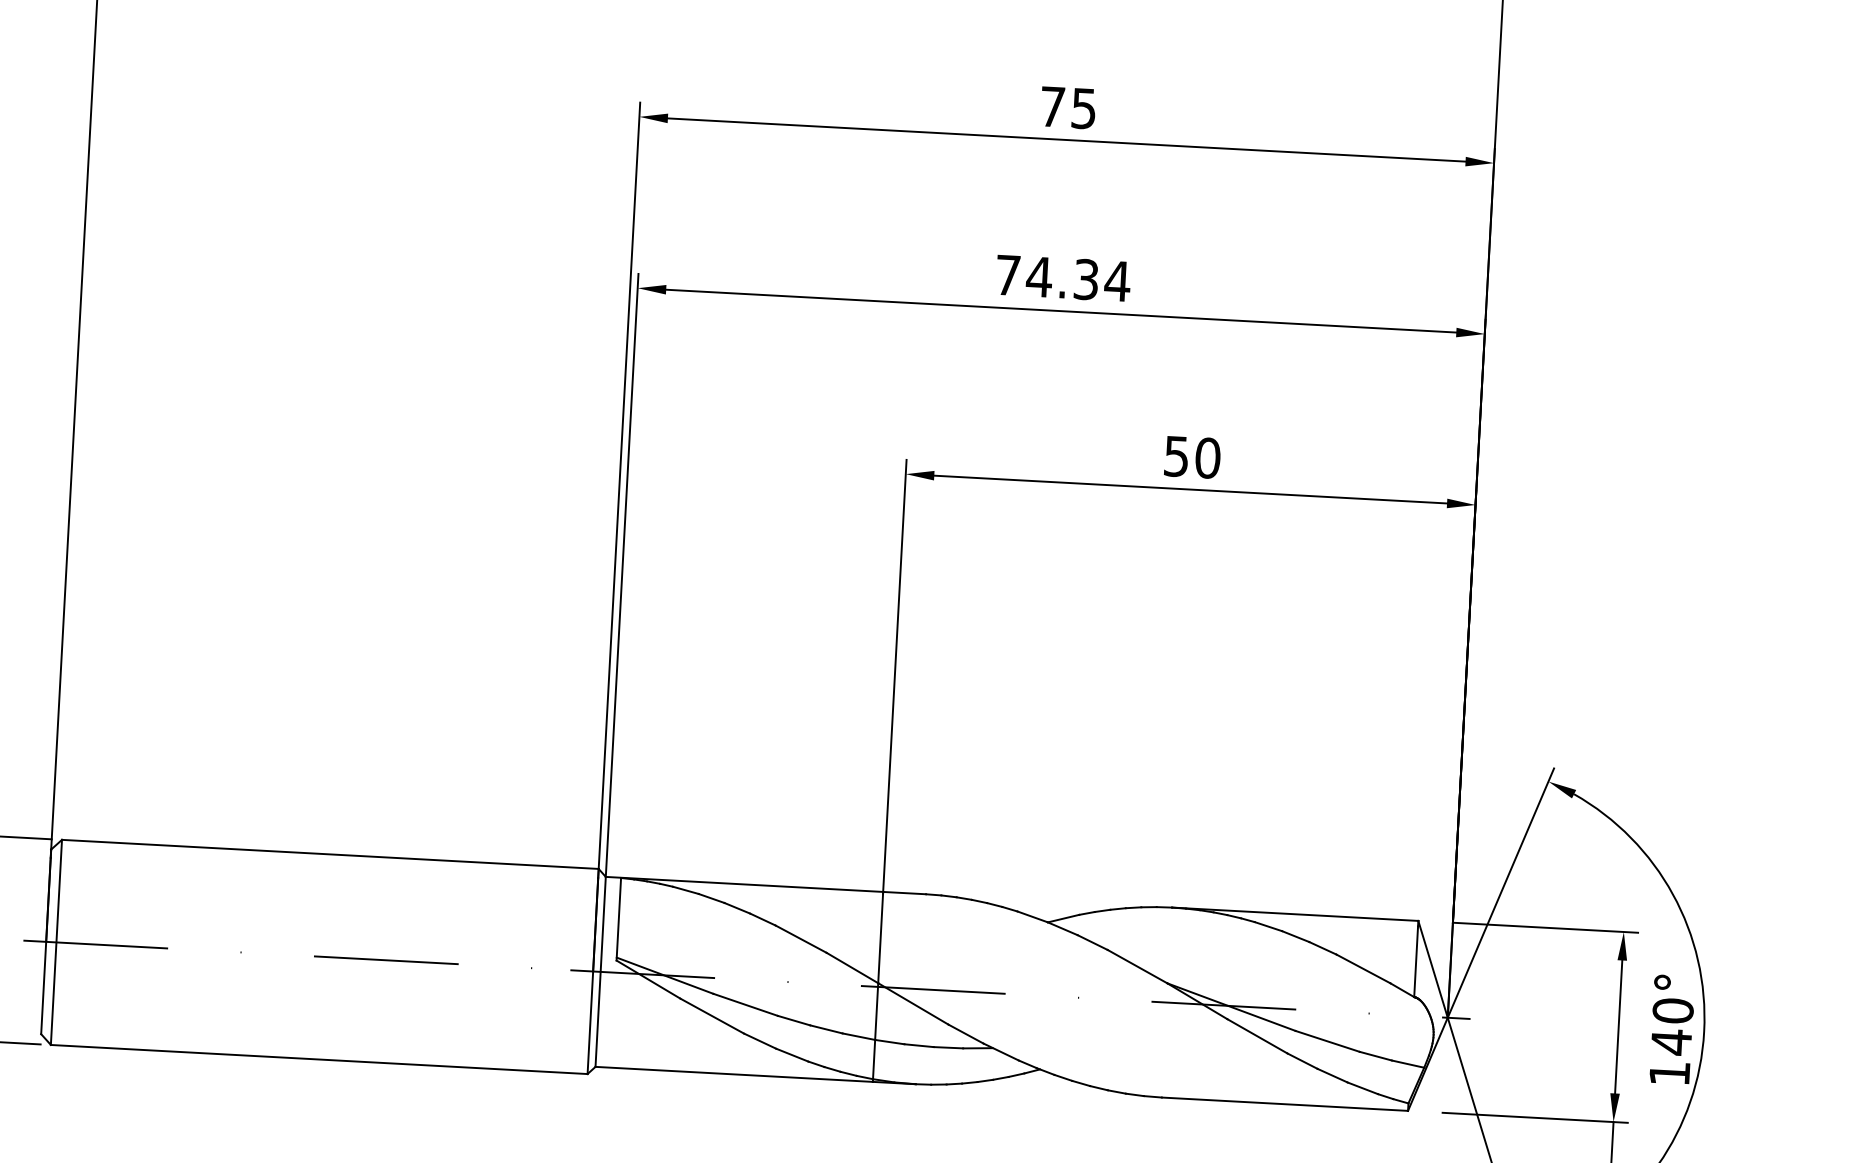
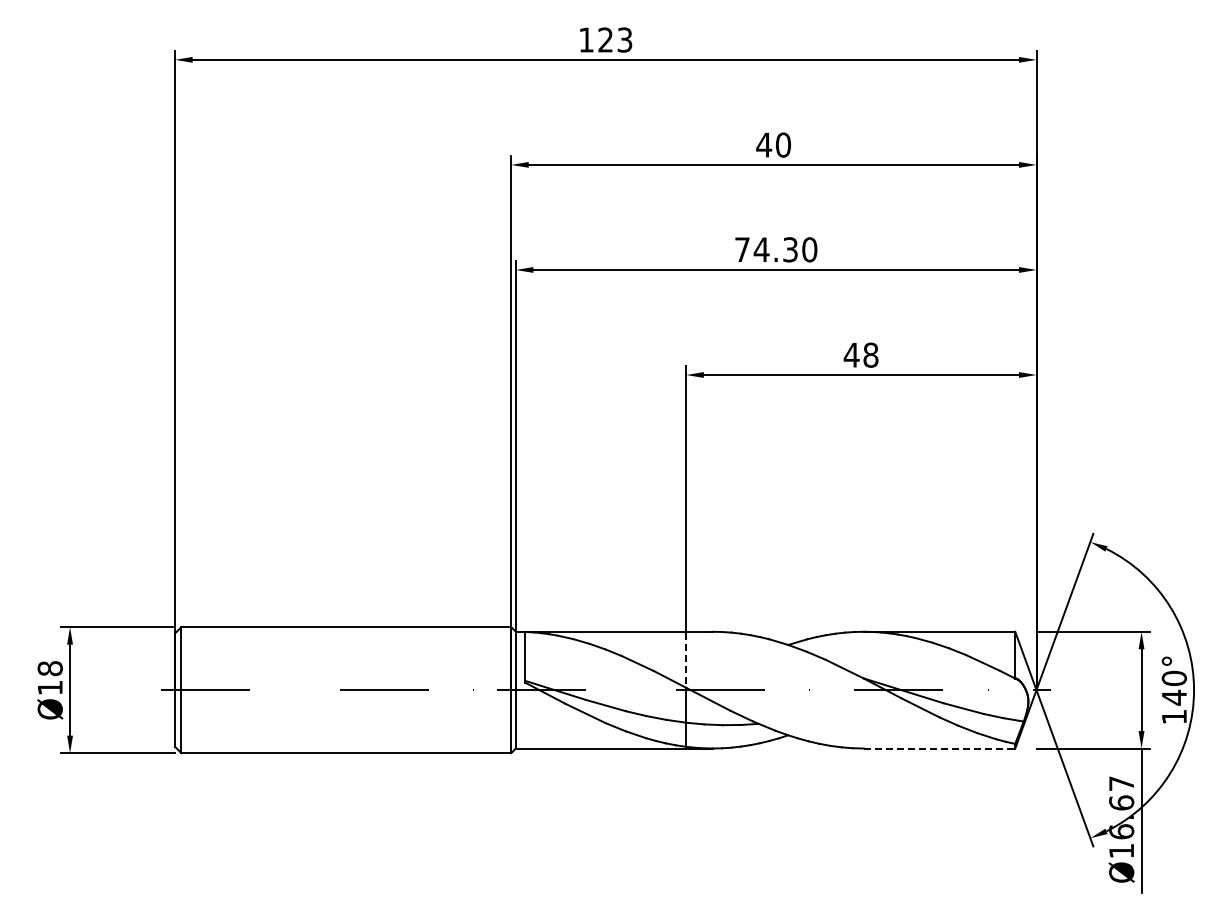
text: (1067, 106) -> (773, 144), 75 -> 40
text: (1117, 280) -> (809, 249), 74.34 -> 74.30
text: (1190, 457) -> (860, 355), 50 -> 48
line: (880, 938) -> (686, 660), solid -> dashed
line: (1284, 1104) -> (939, 748), solid -> dashed

